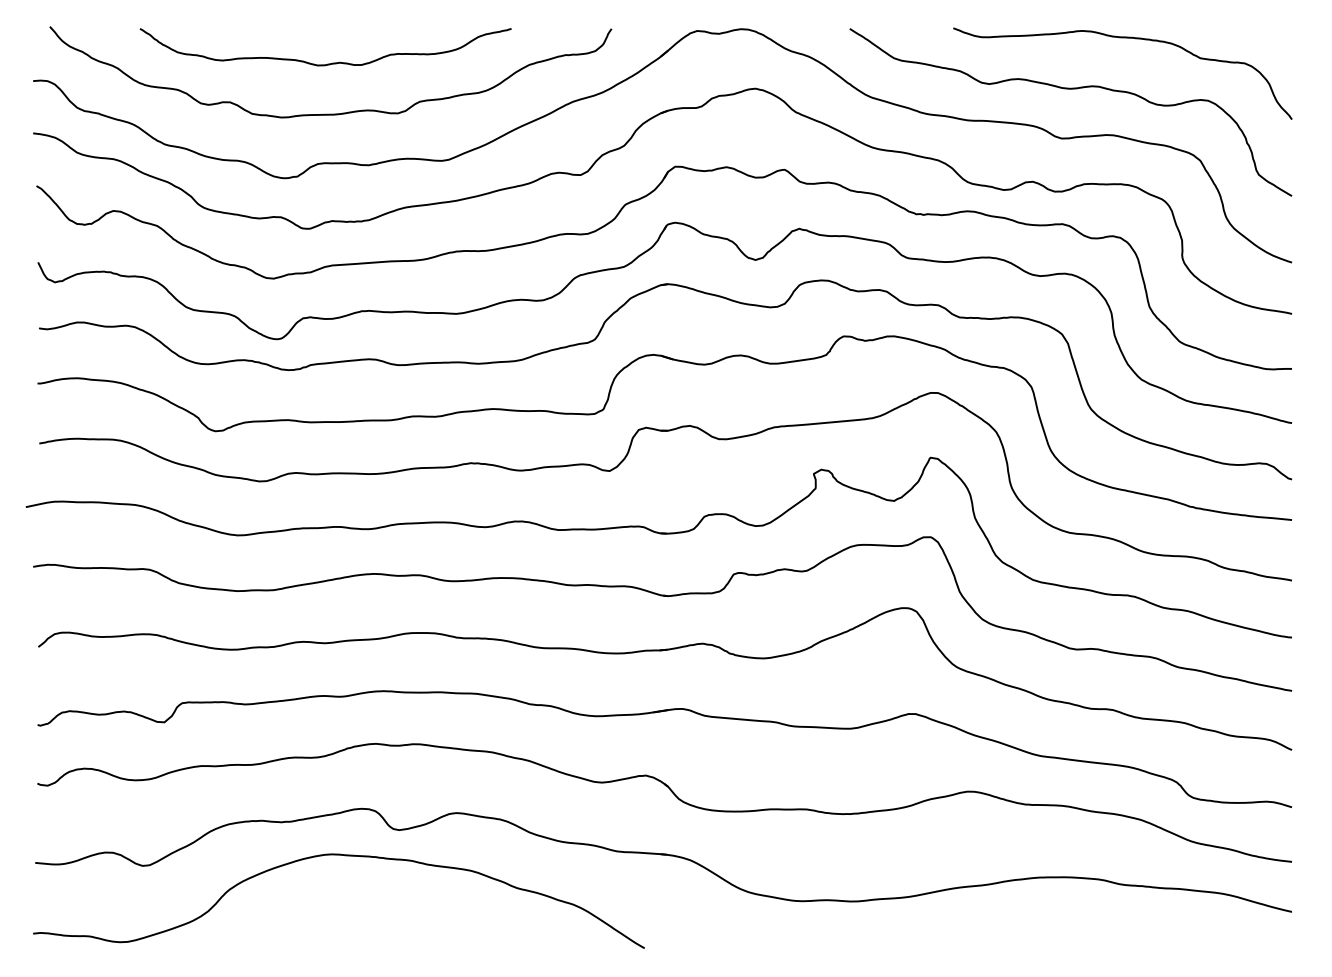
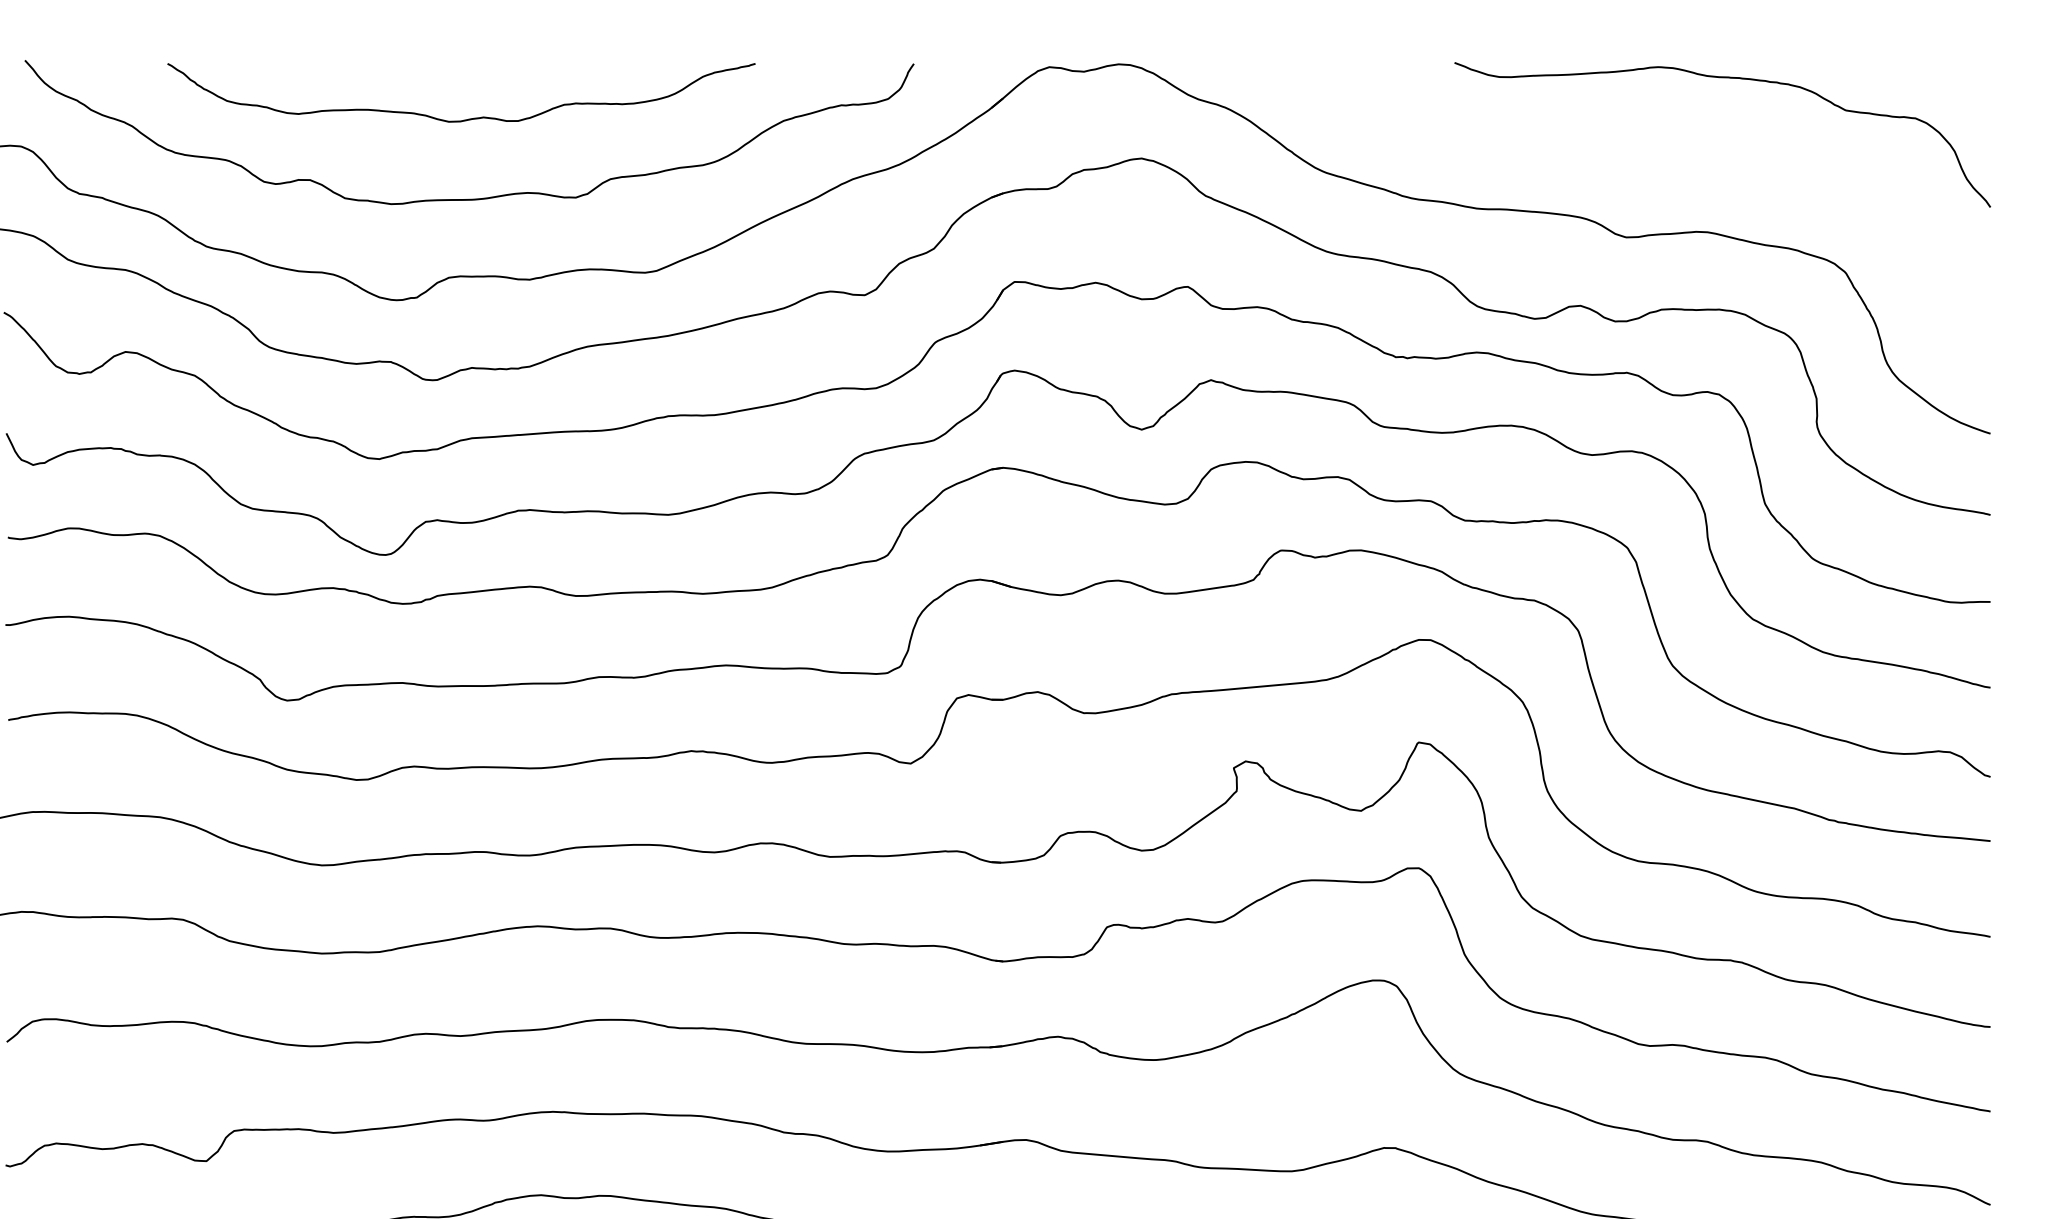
curve: (1070, 89) -> (1640, 159), removed

